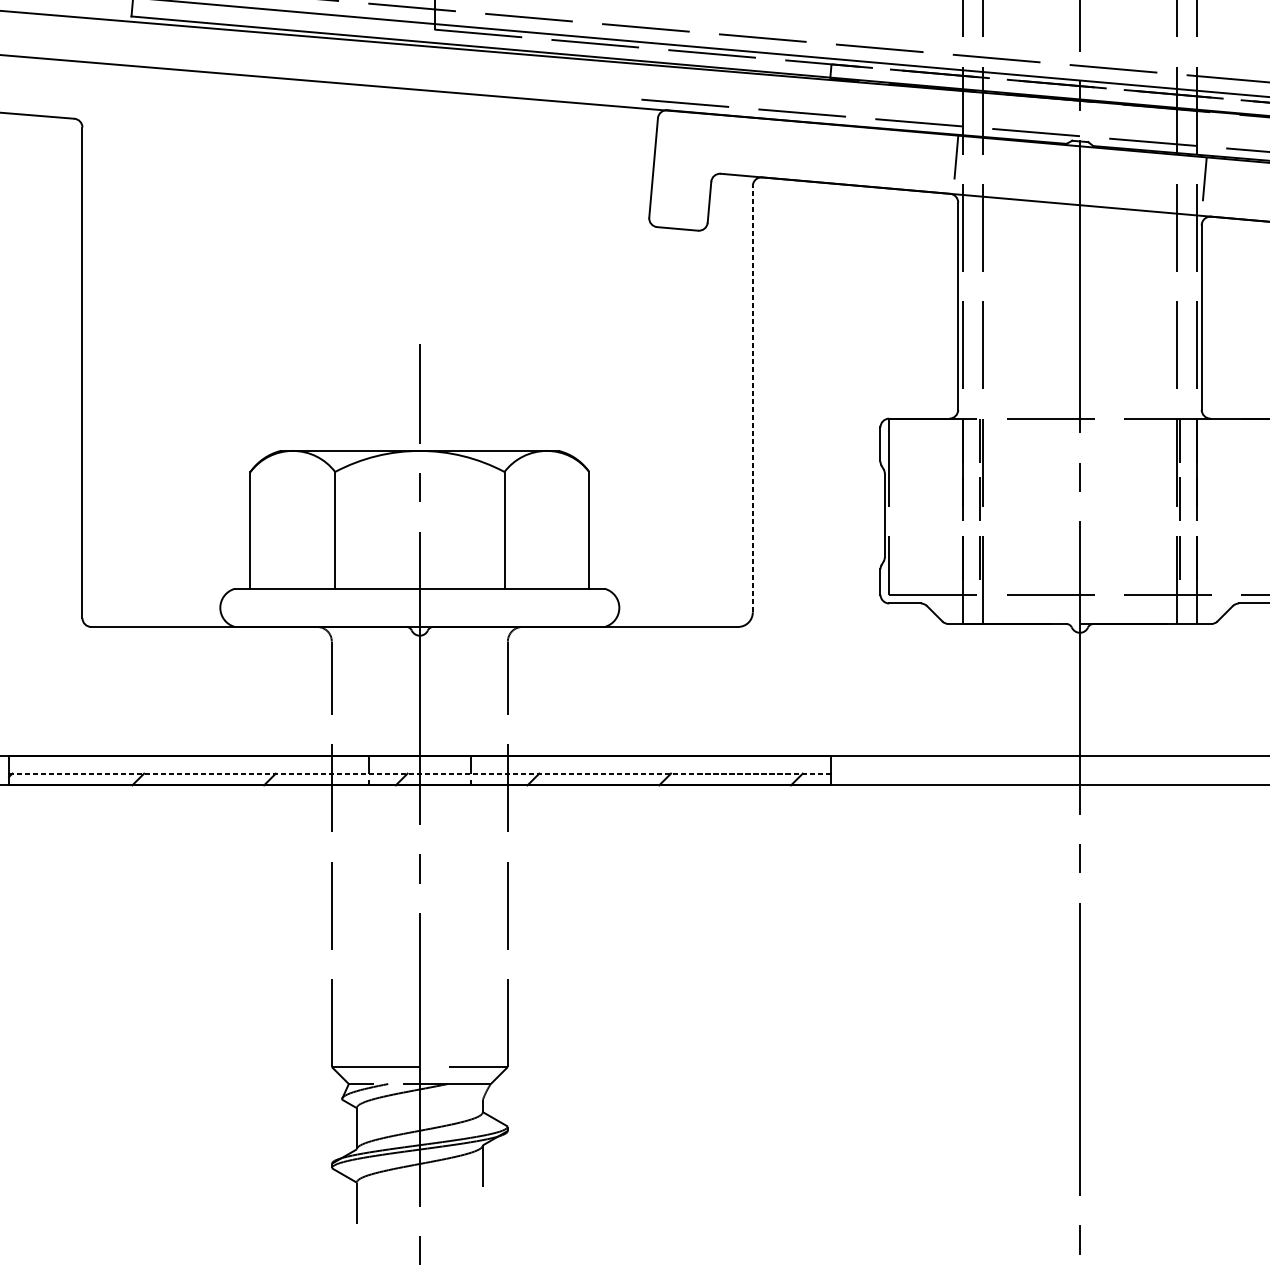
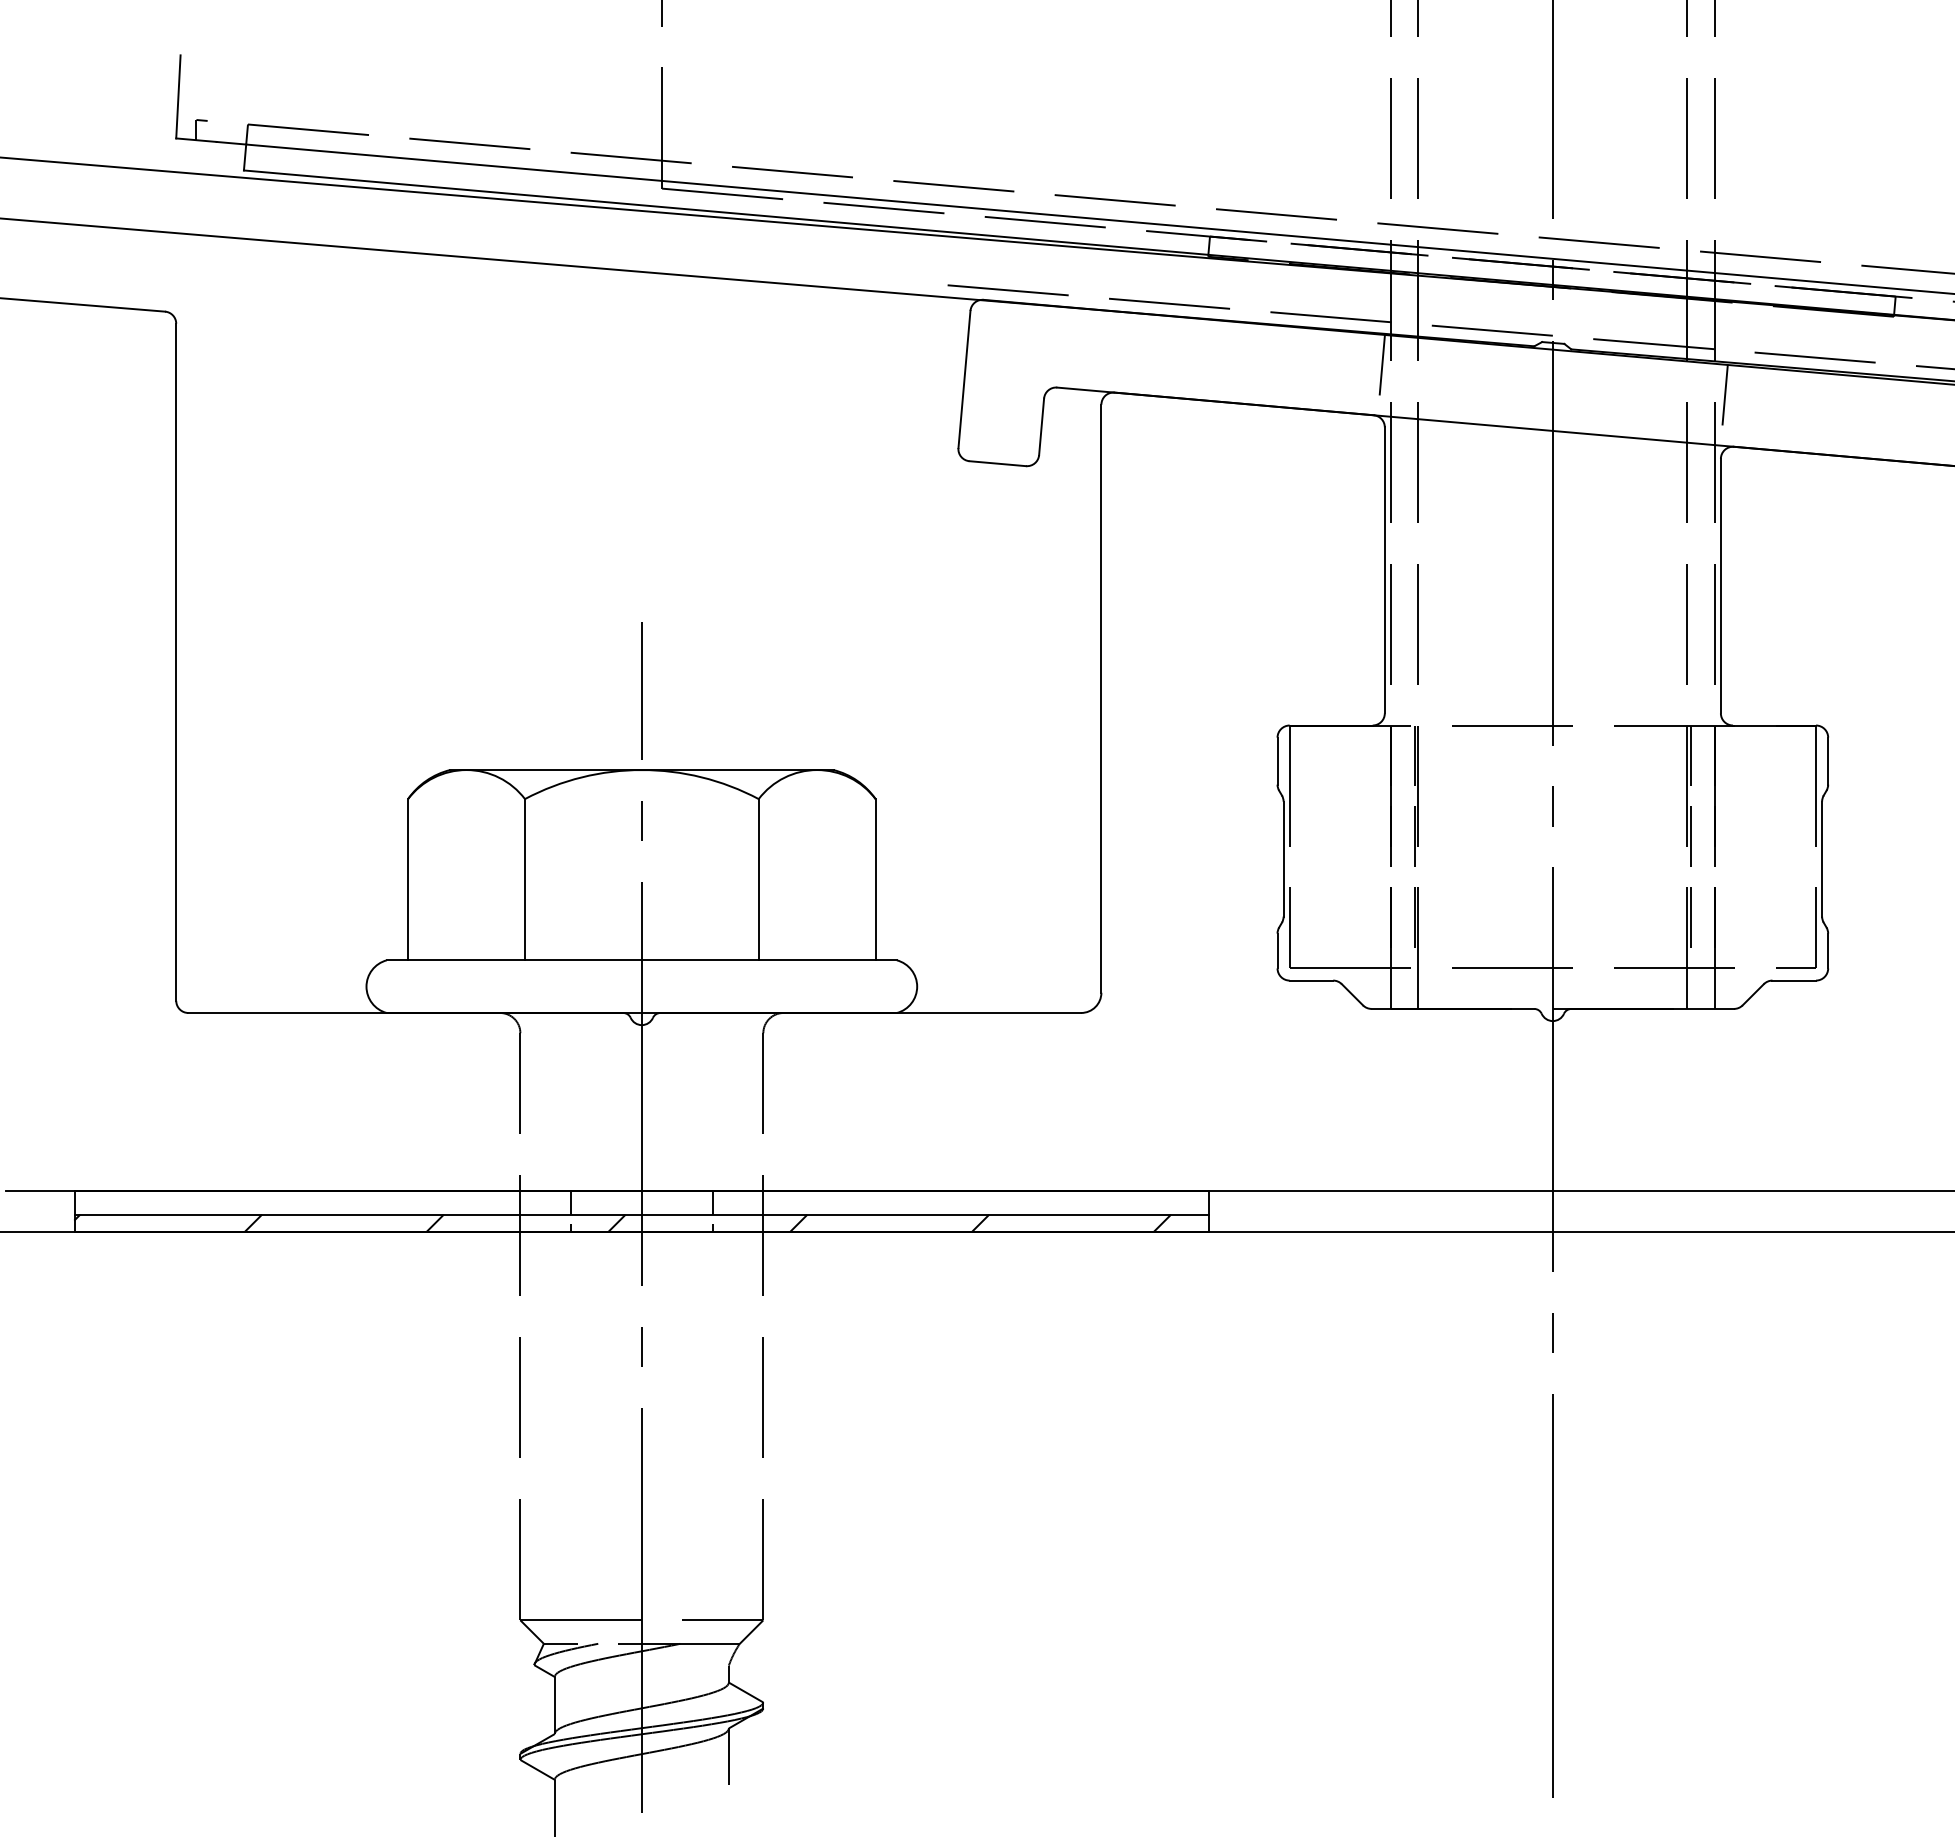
line: (752, 399) -> (1101, 698), dashed -> solid
line: (419, 773) -> (641, 1215), dashed -> solid

